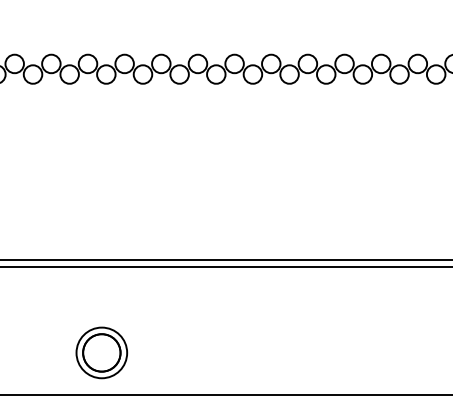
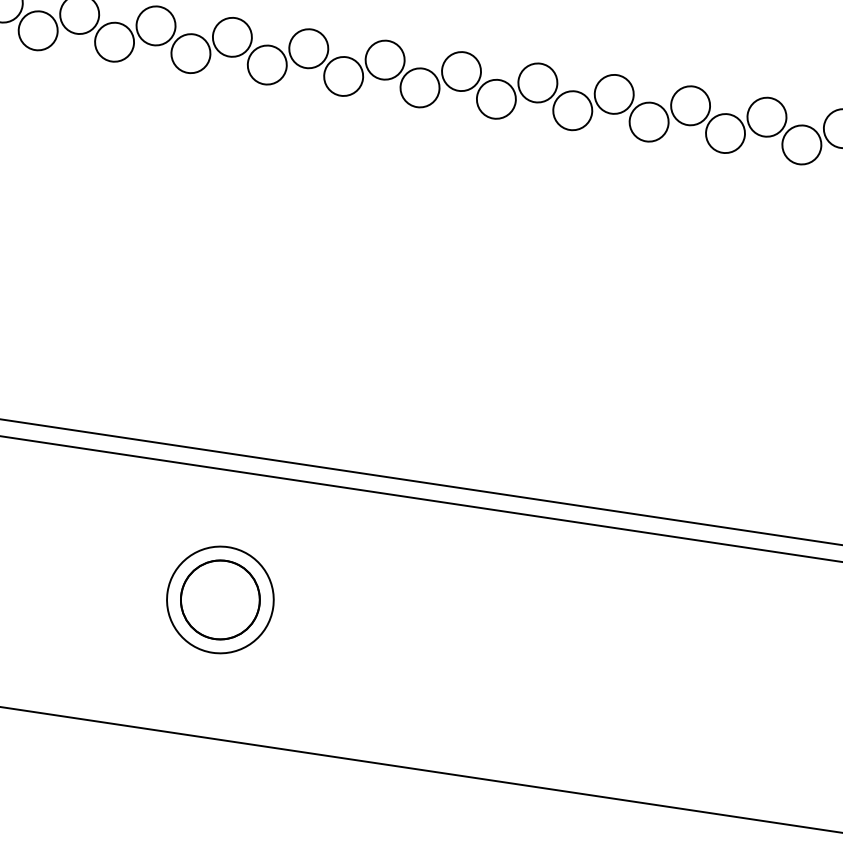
part: (101, 352) -> (219, 598), moved

